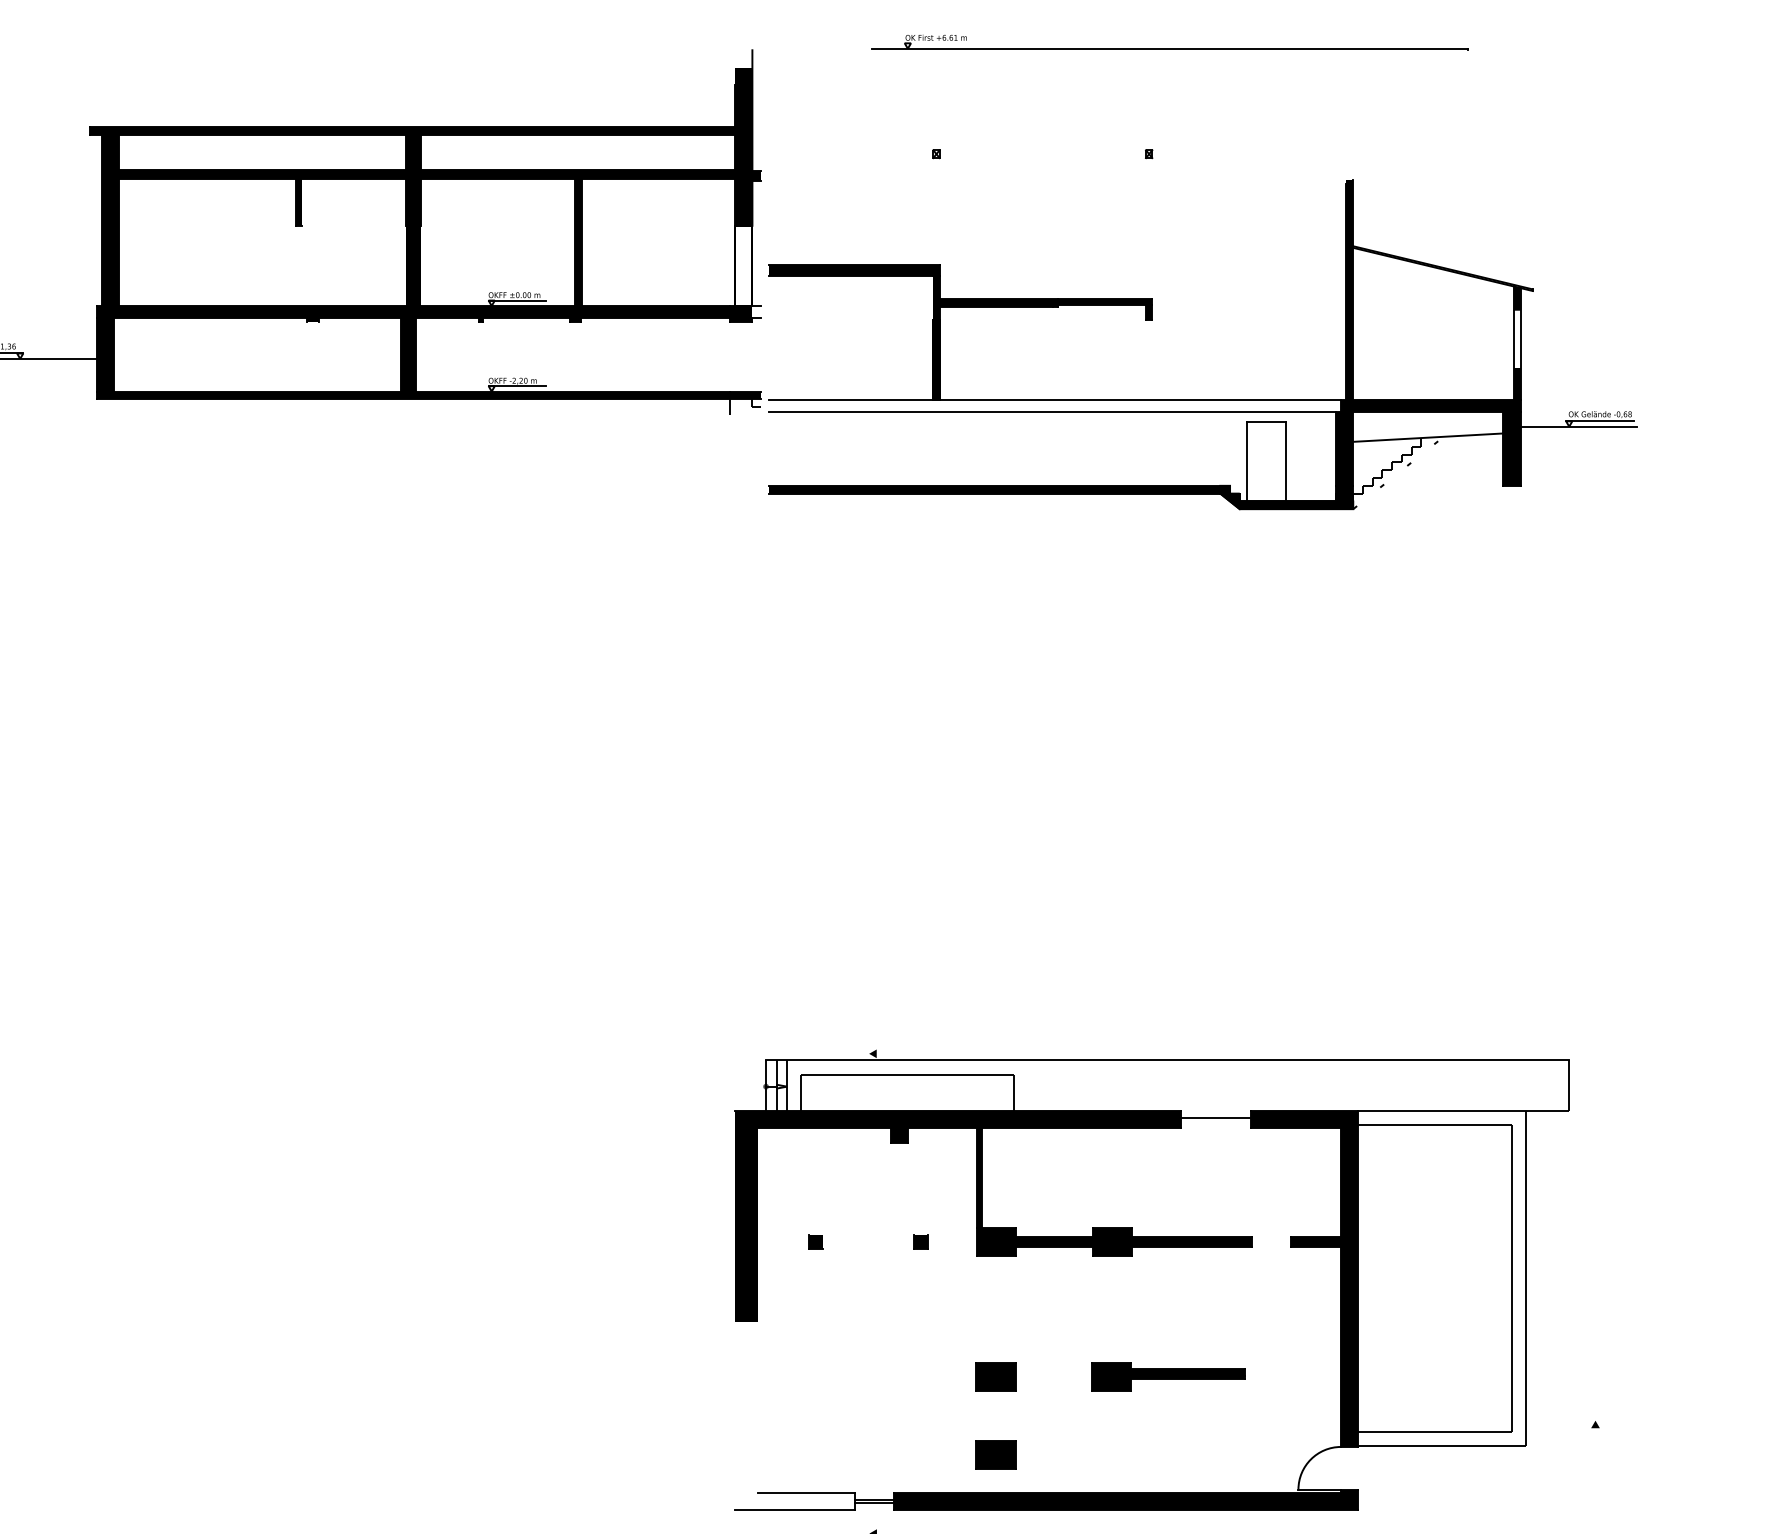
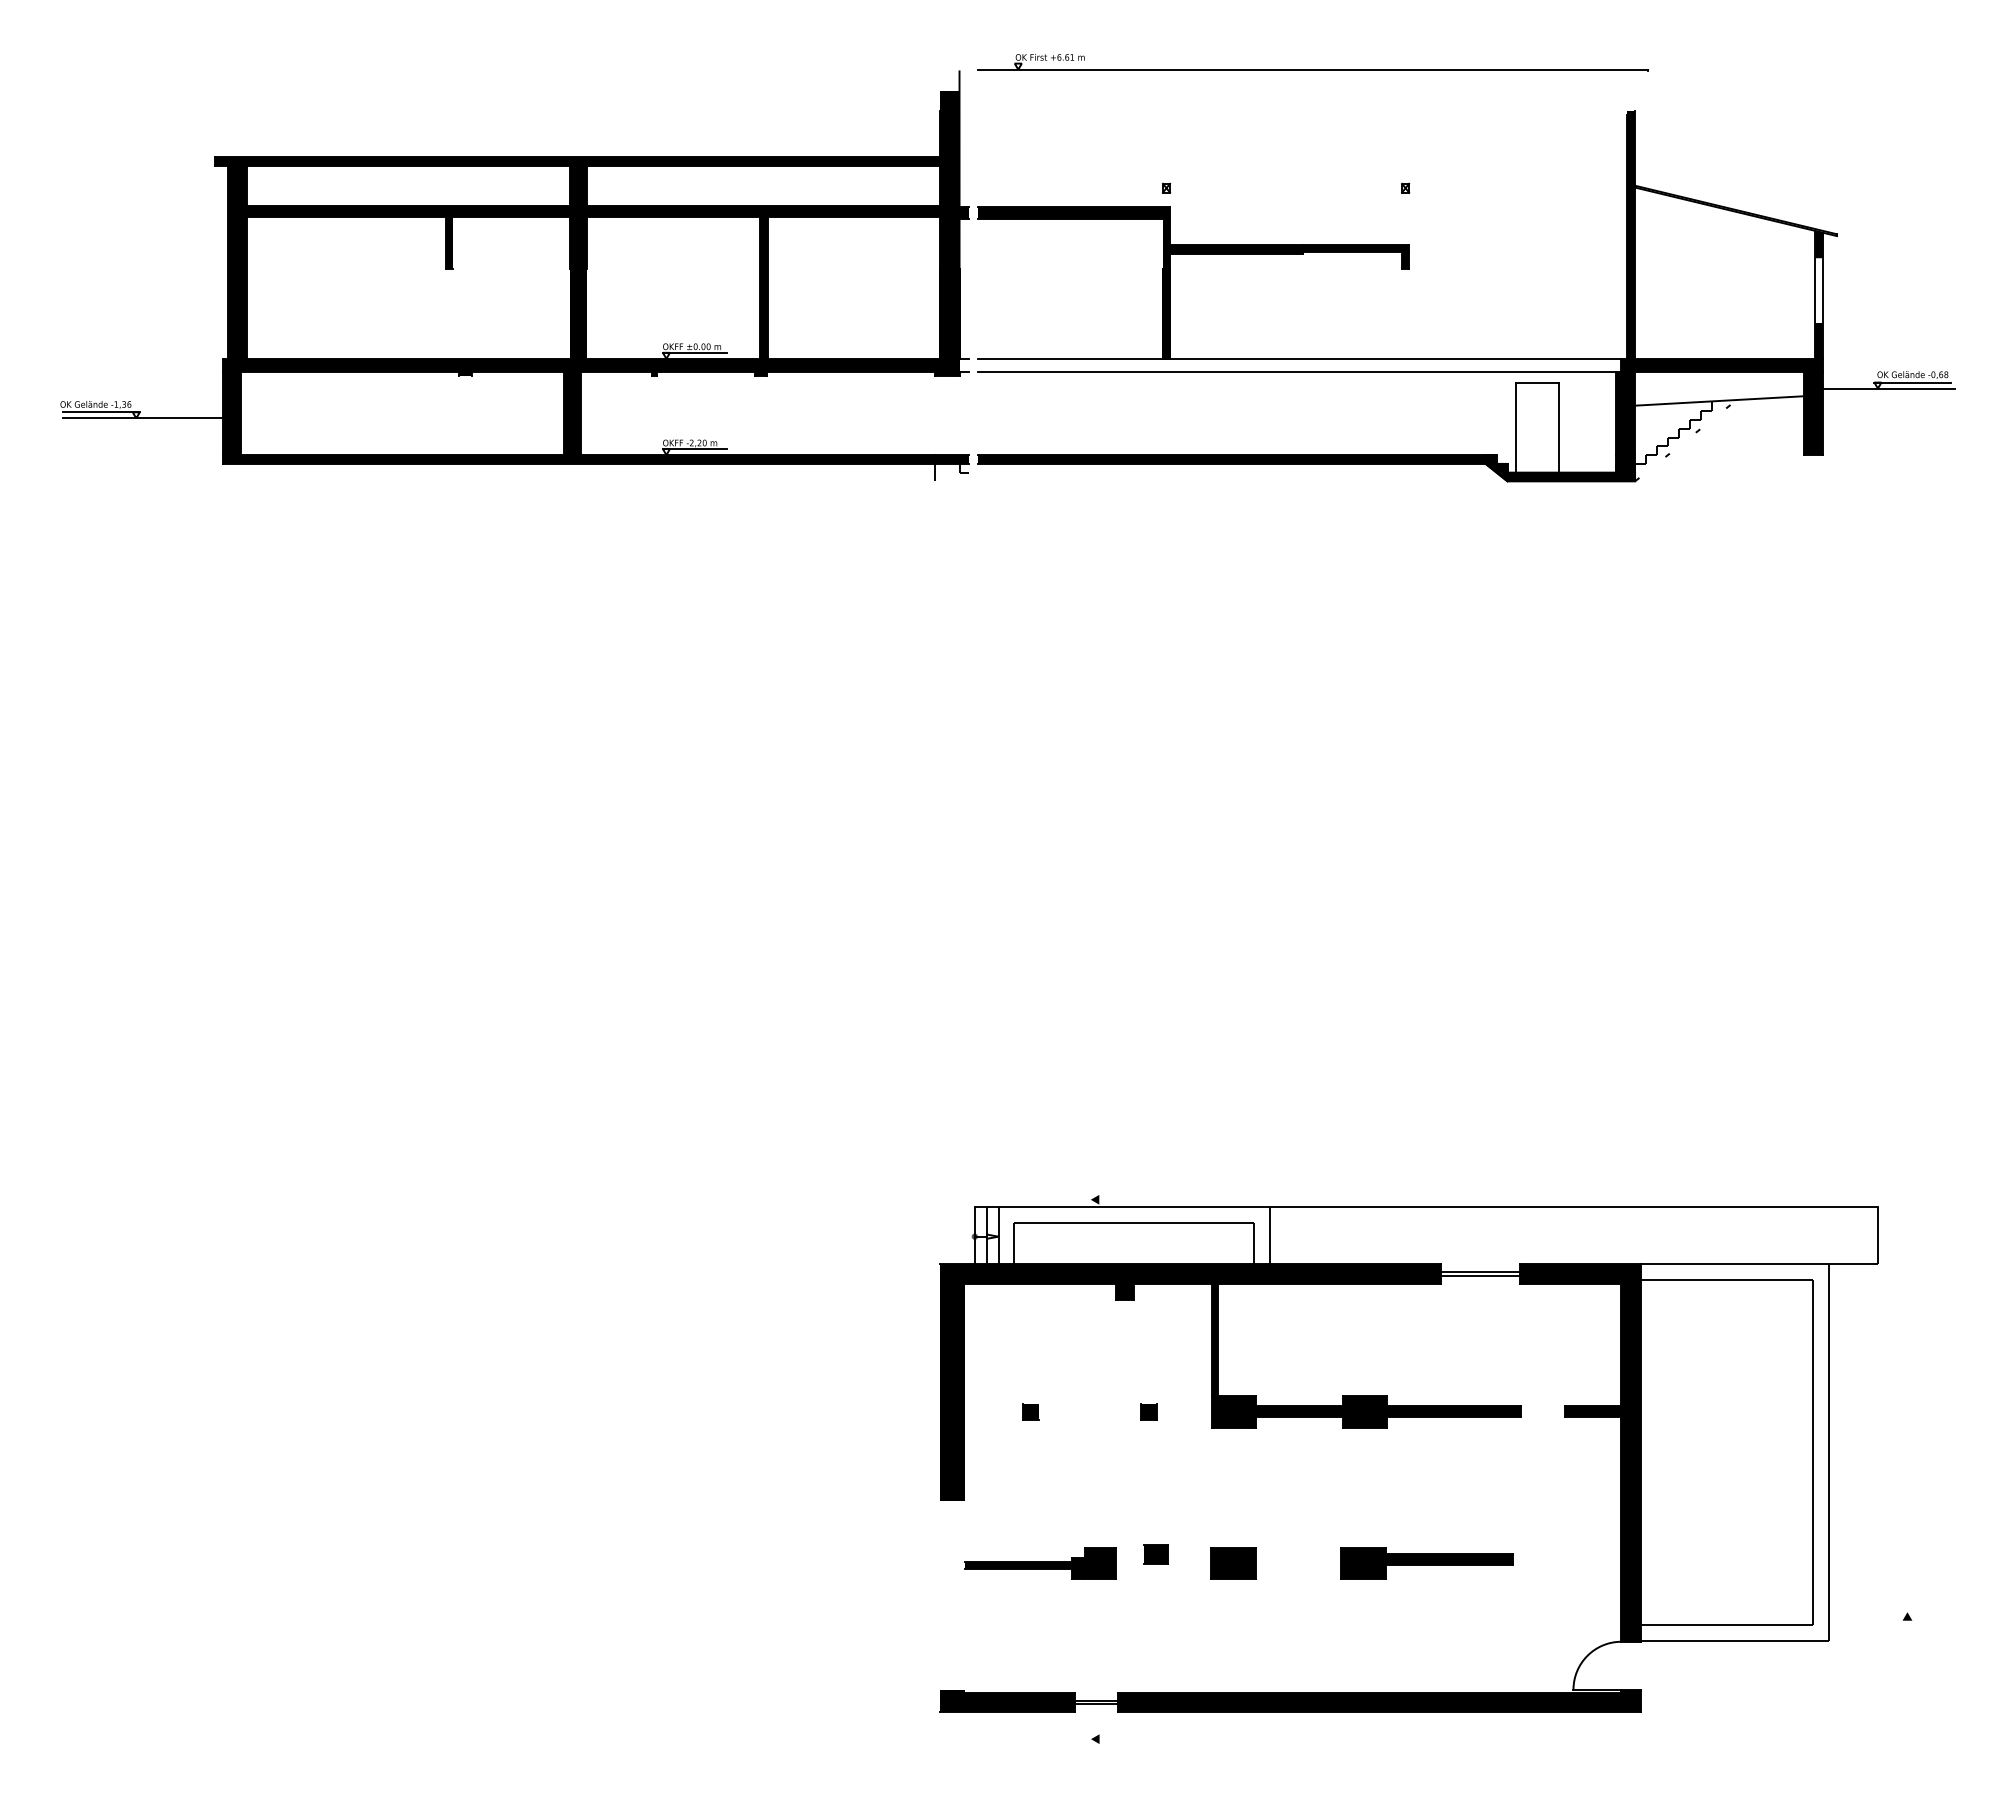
part: (1169, 48) -> (1312, 69), moved
fill: (743, 265) -> (949, 313), added
part: (1203, 399) -> (1466, 358), moved
line: (1028, 1086) -> (1269, 1236), added
line: (1215, 1121) -> (1480, 1275), added
part: (926, 1369) -> (1155, 1554), added
part: (824, 1377) -> (1040, 1563), added
part: (996, 1454) -> (1233, 1650), removed
fill: (795, 1499) -> (1007, 1700), added

